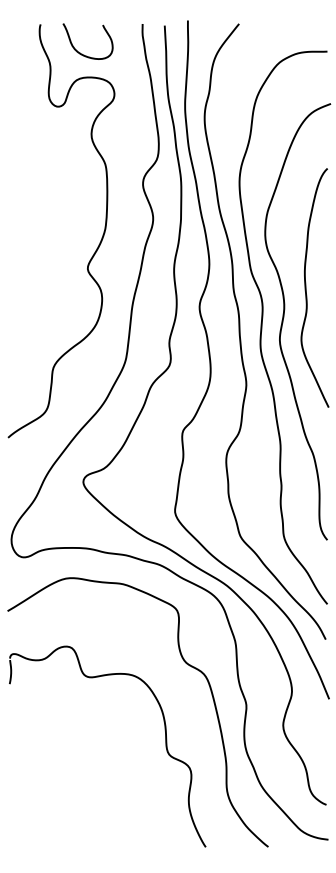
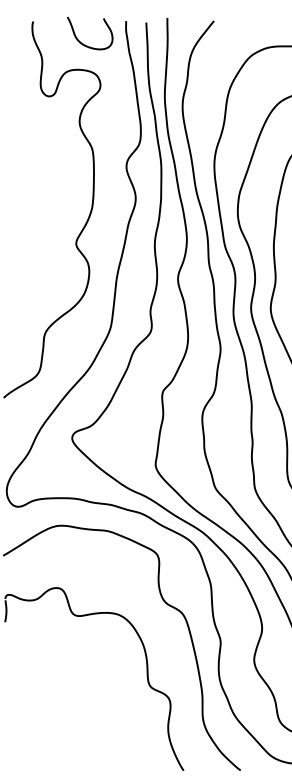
curve: (82, 53) -> (85, 44), moved

